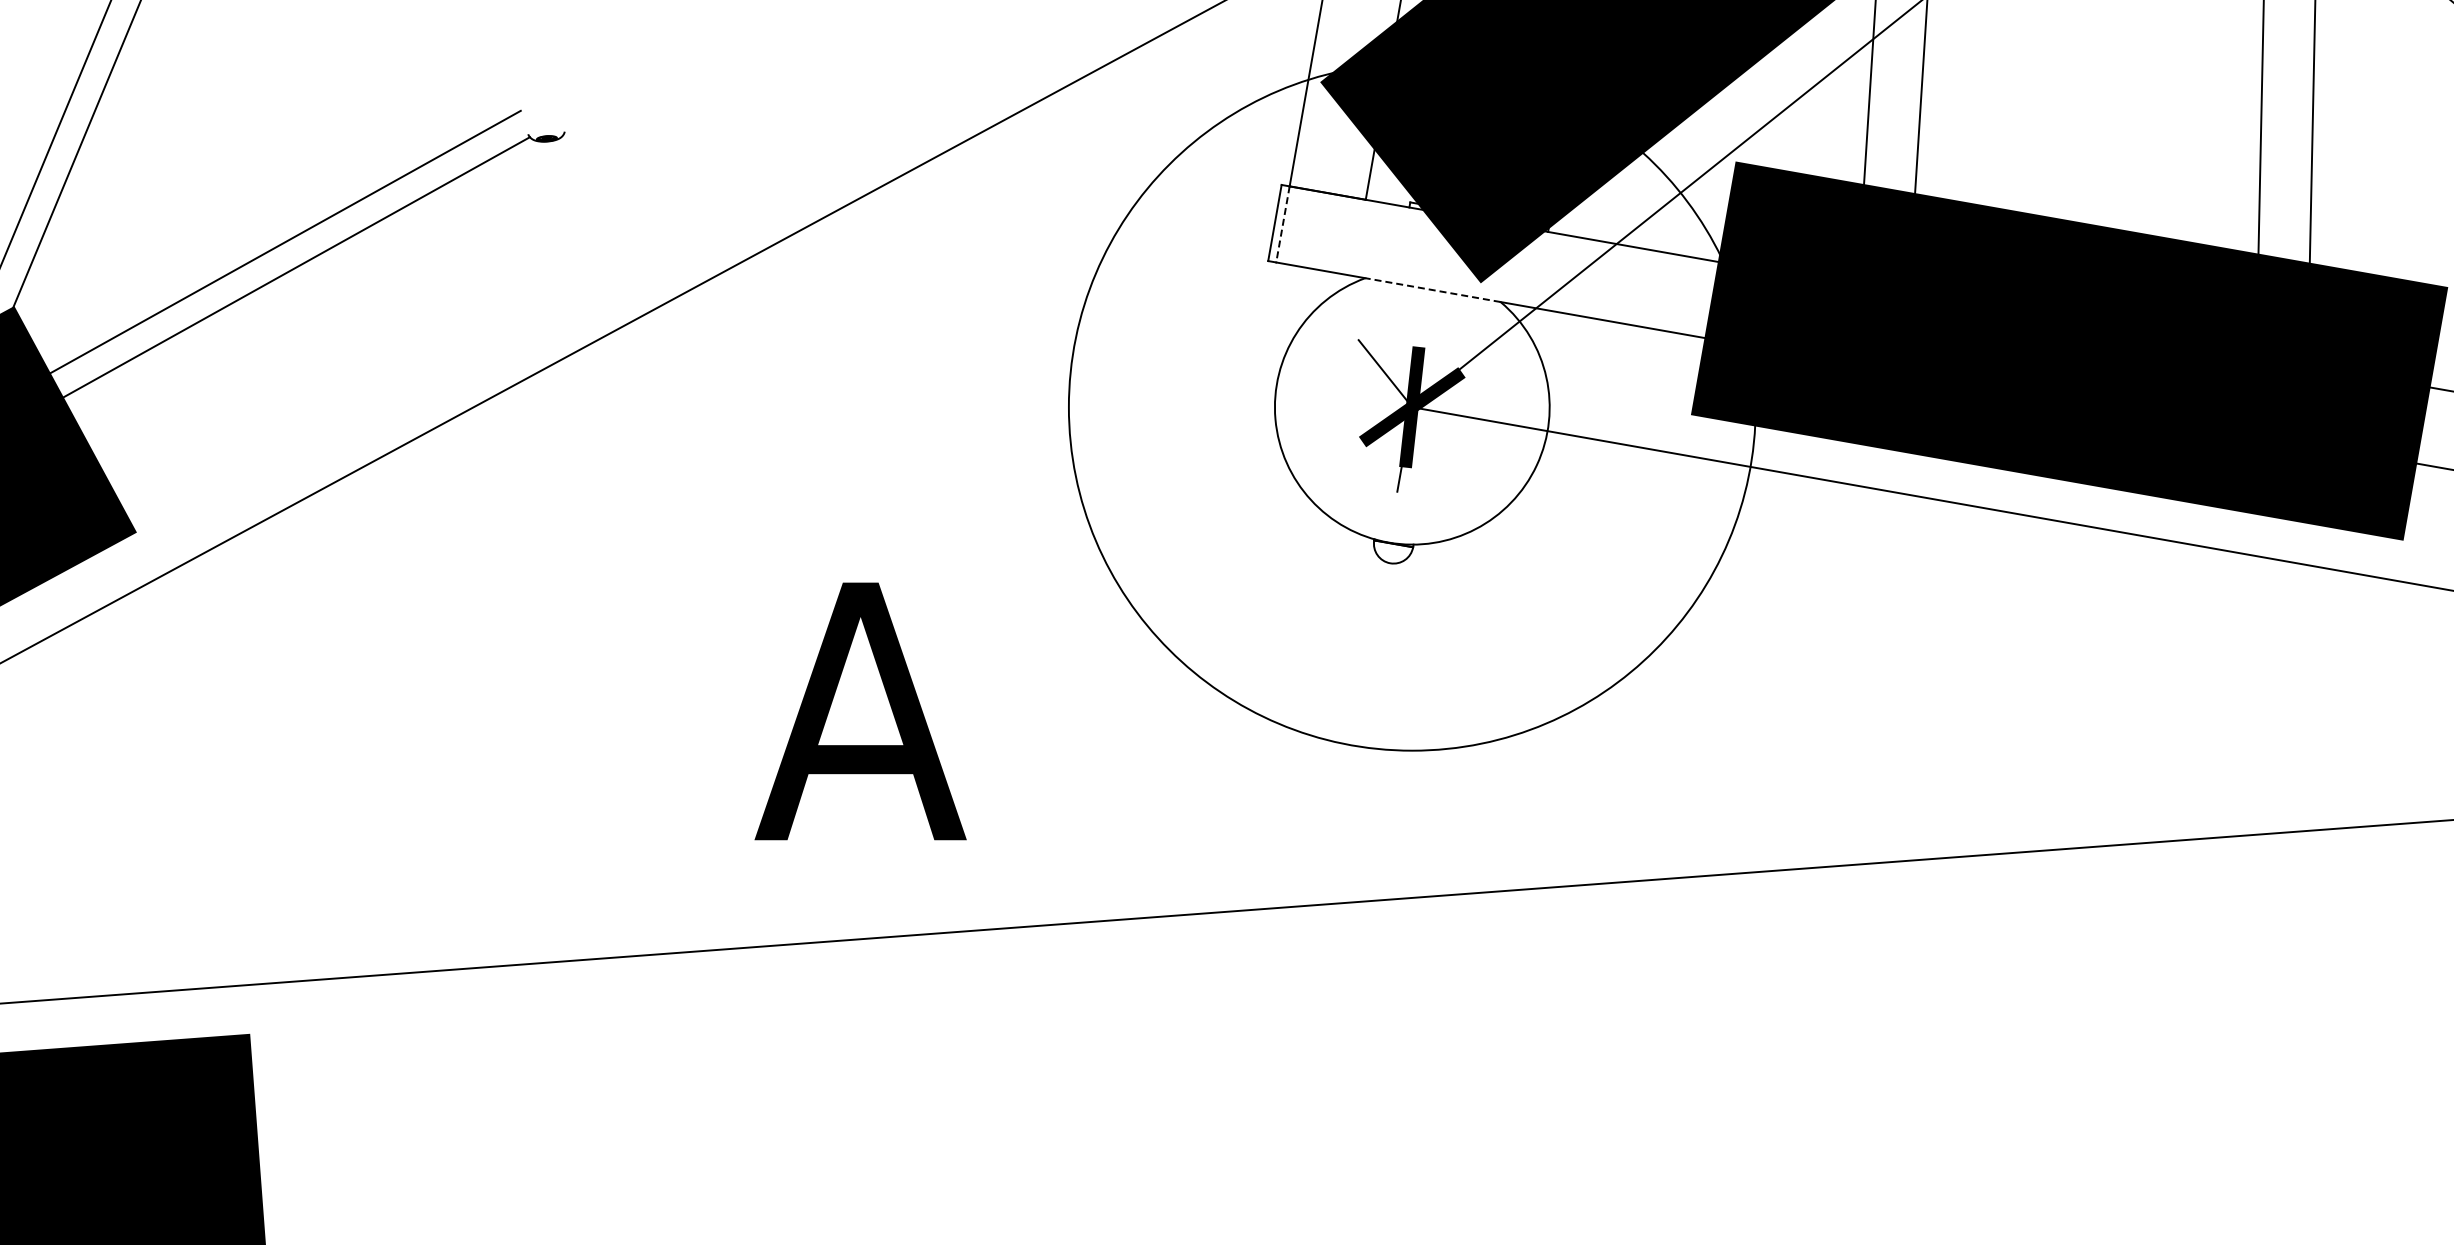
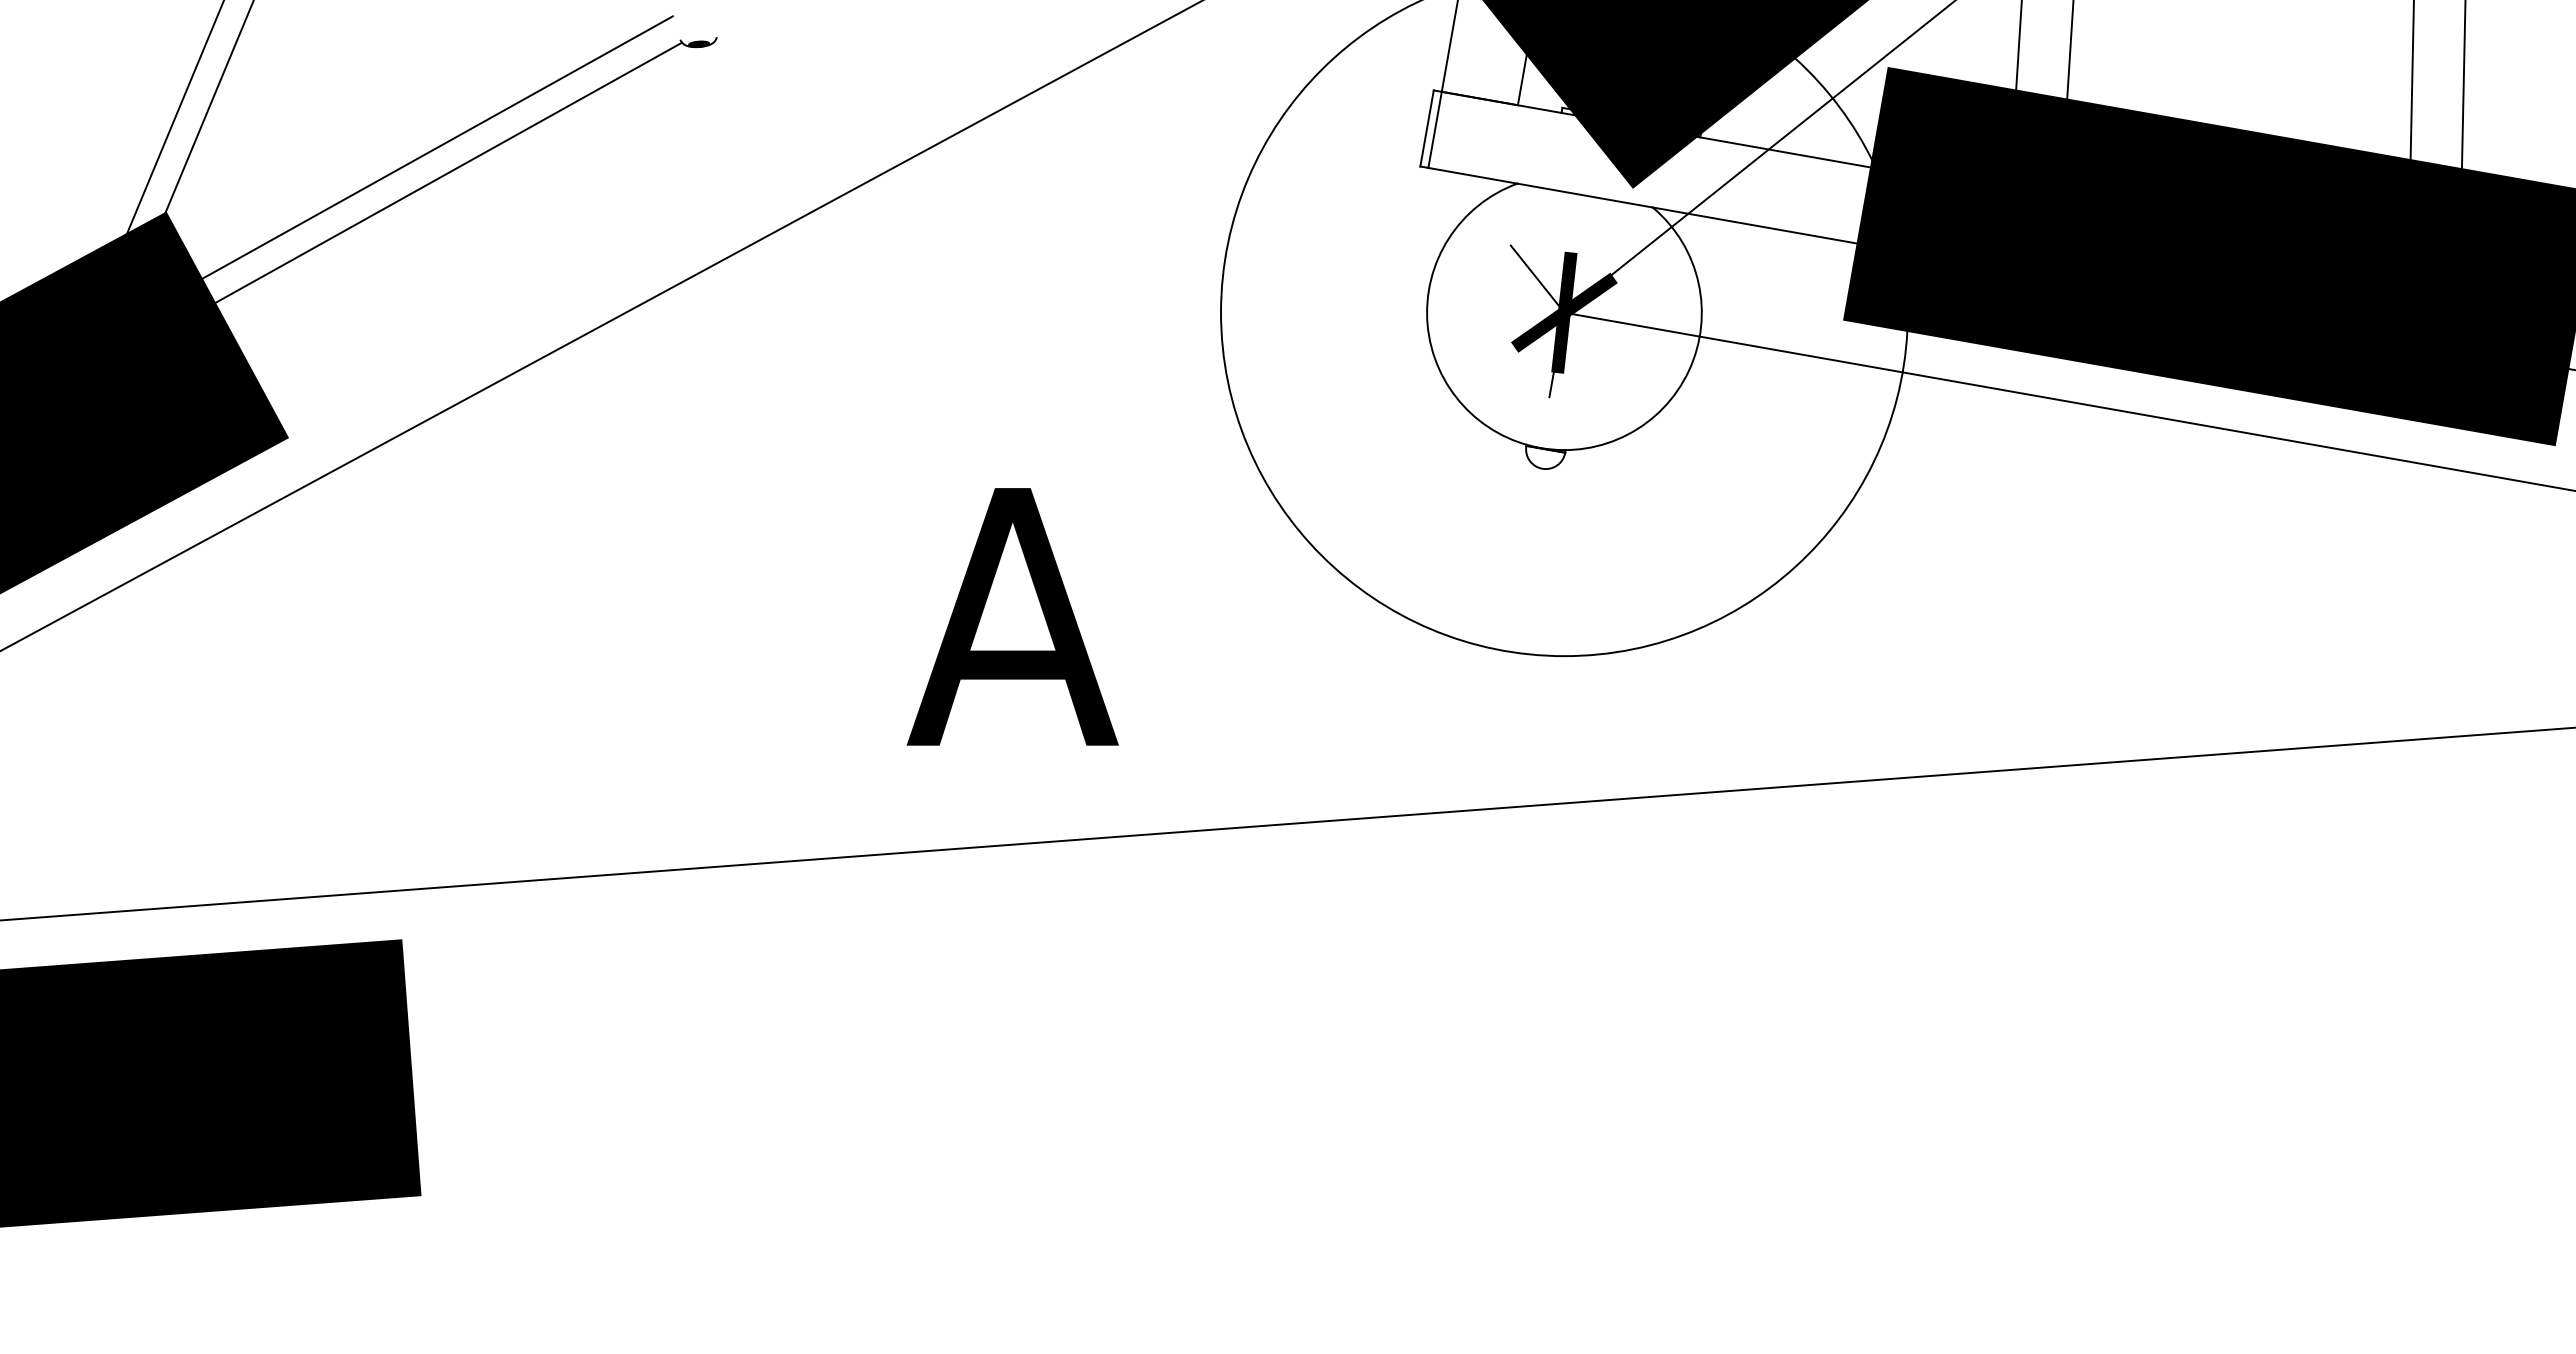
line: (1283, 224) -> (1435, 129), dashed -> solid
line: (1433, 290) -> (1585, 195), dashed -> solid

